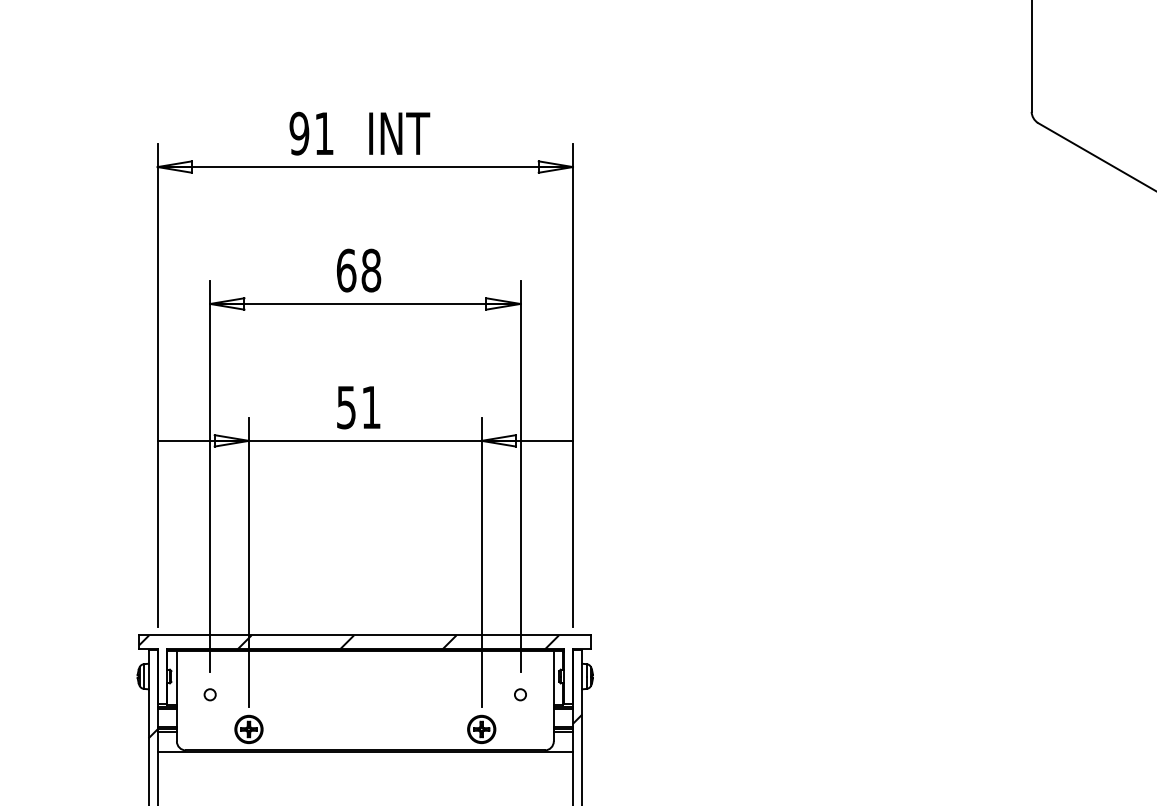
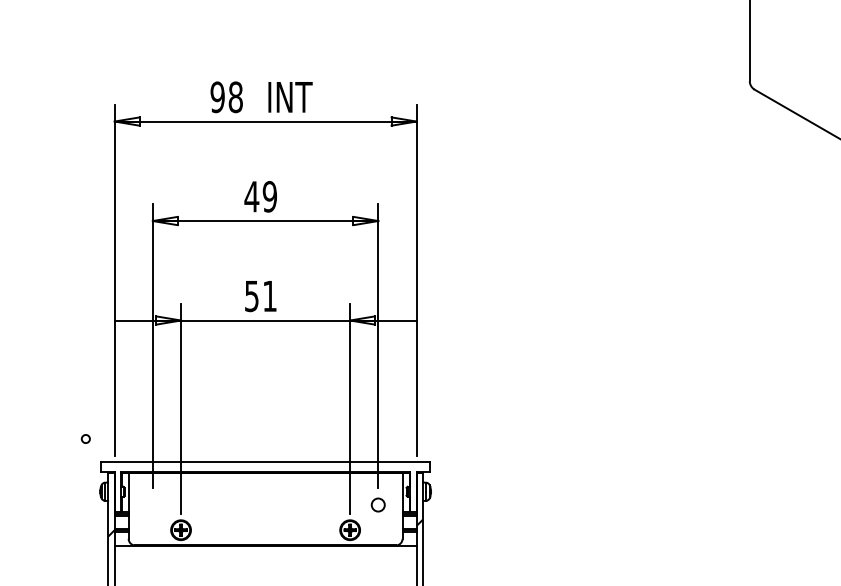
text: (323, 133) -> (235, 97), 91 -> 98
text: (358, 270) -> (260, 196), 68 -> 49
hatch: (348, 641) -> (253, 466), removed
circle: (209, 694) -> (85, 438), moved
circle: (520, 694) -> (378, 504), size x1.6

